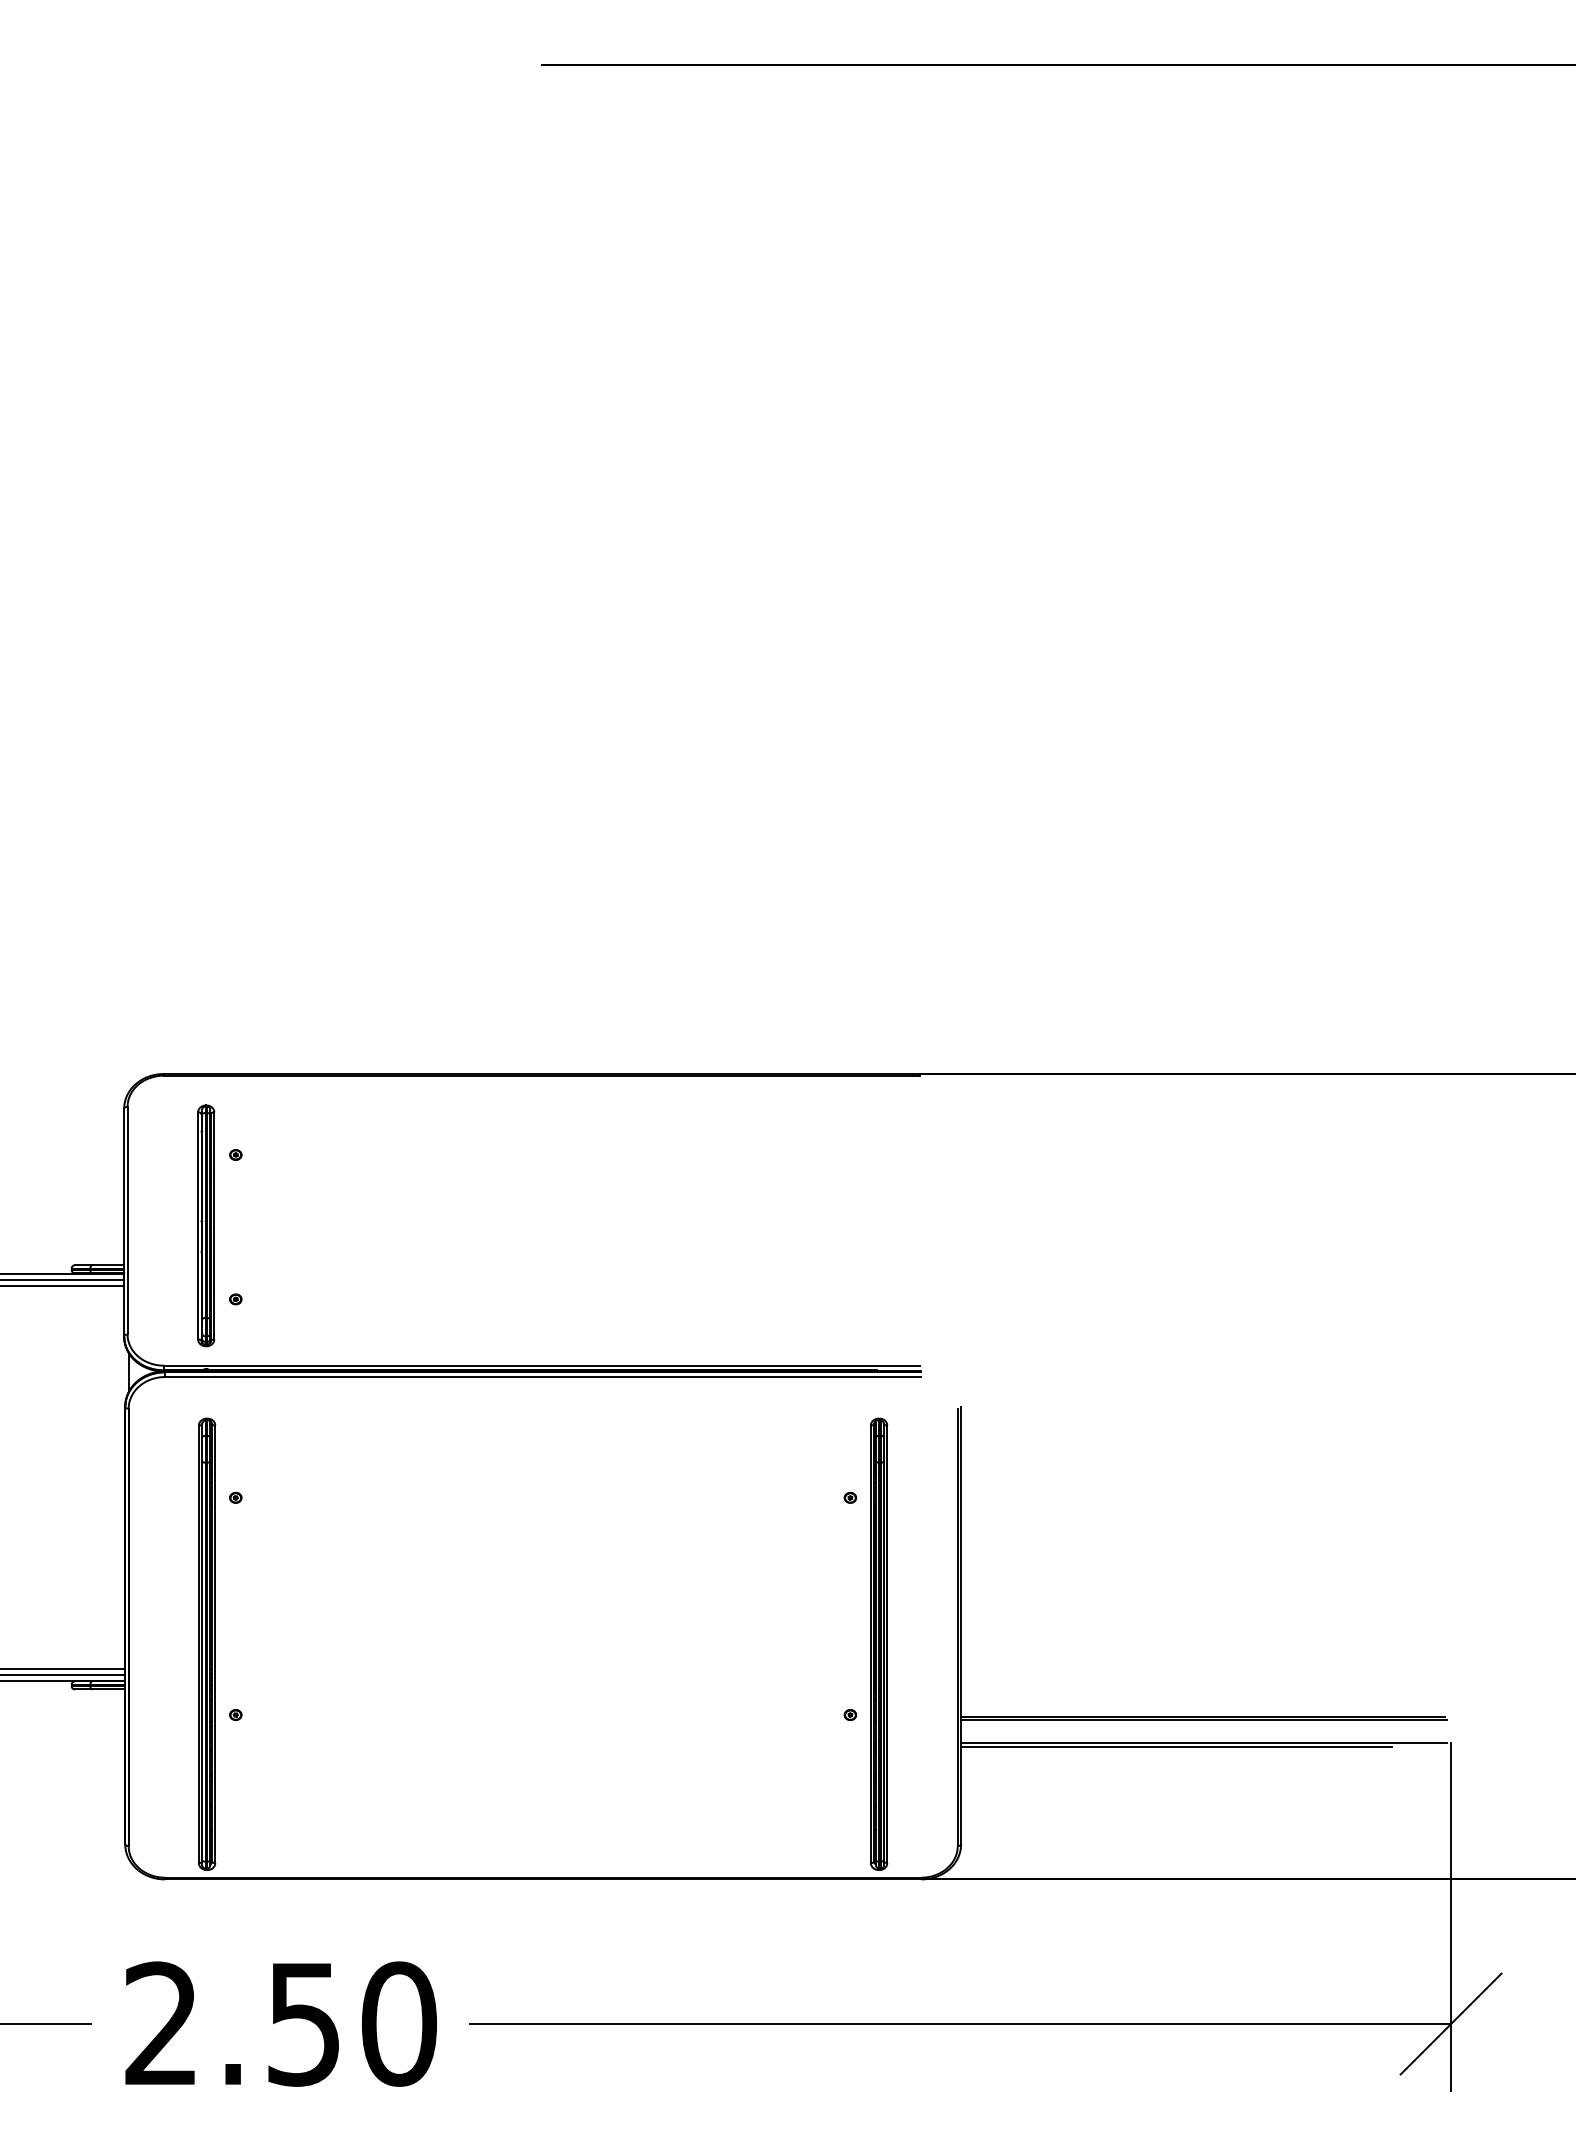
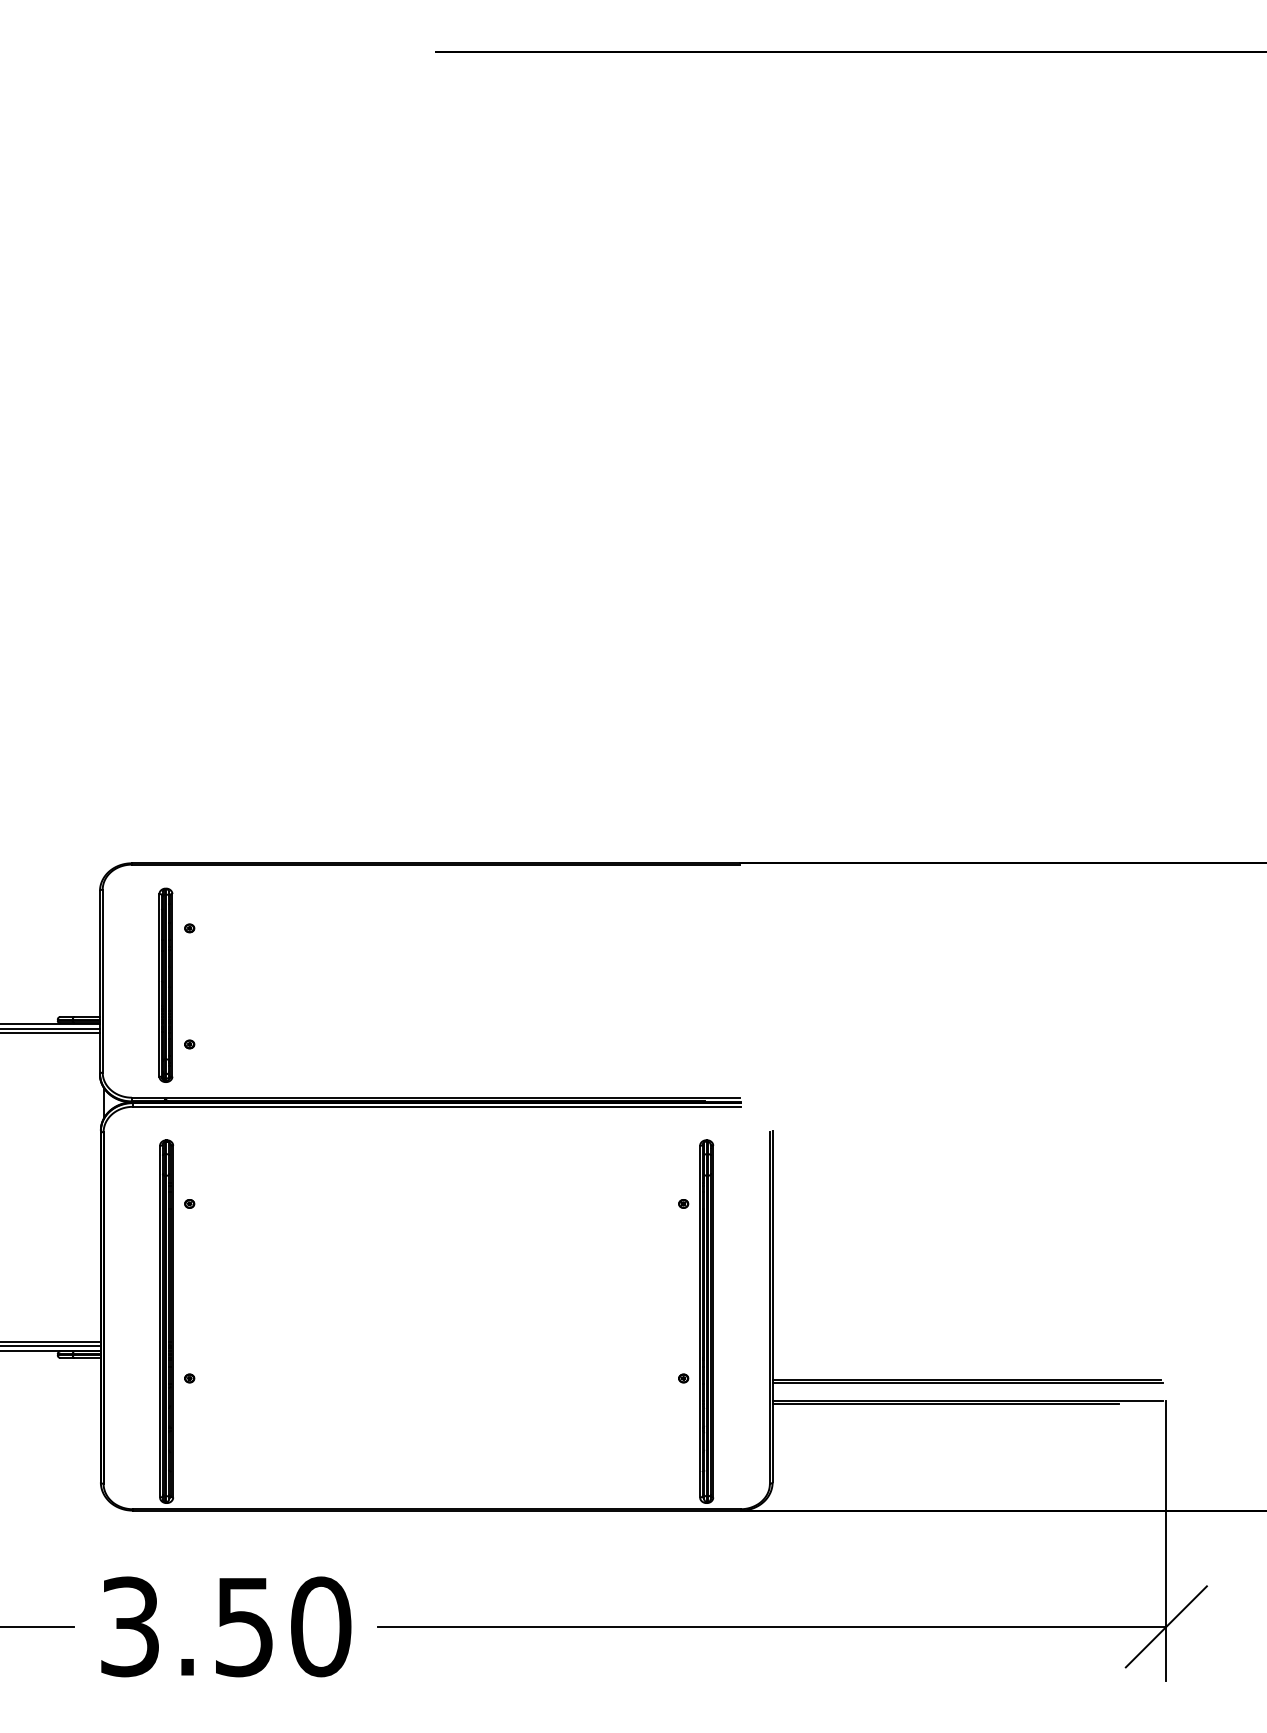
text: (161, 2023) -> (129, 1626), 2.50 -> 3.50

